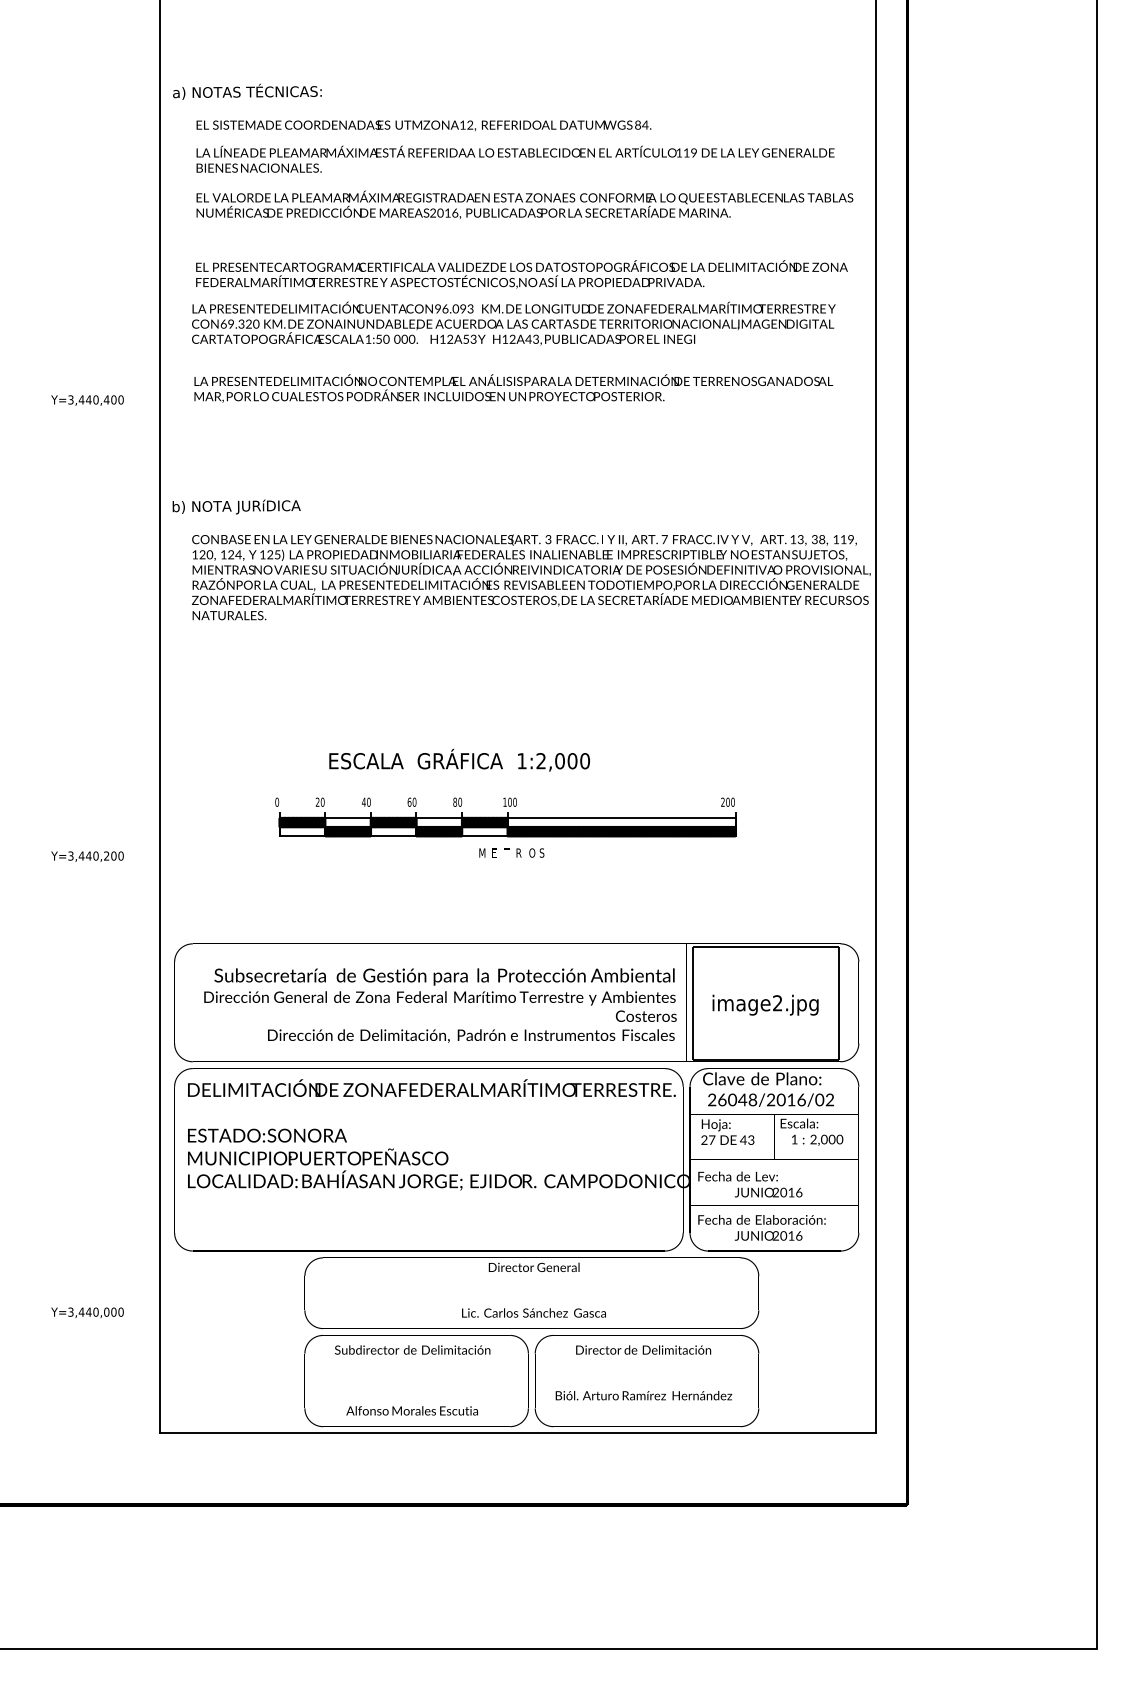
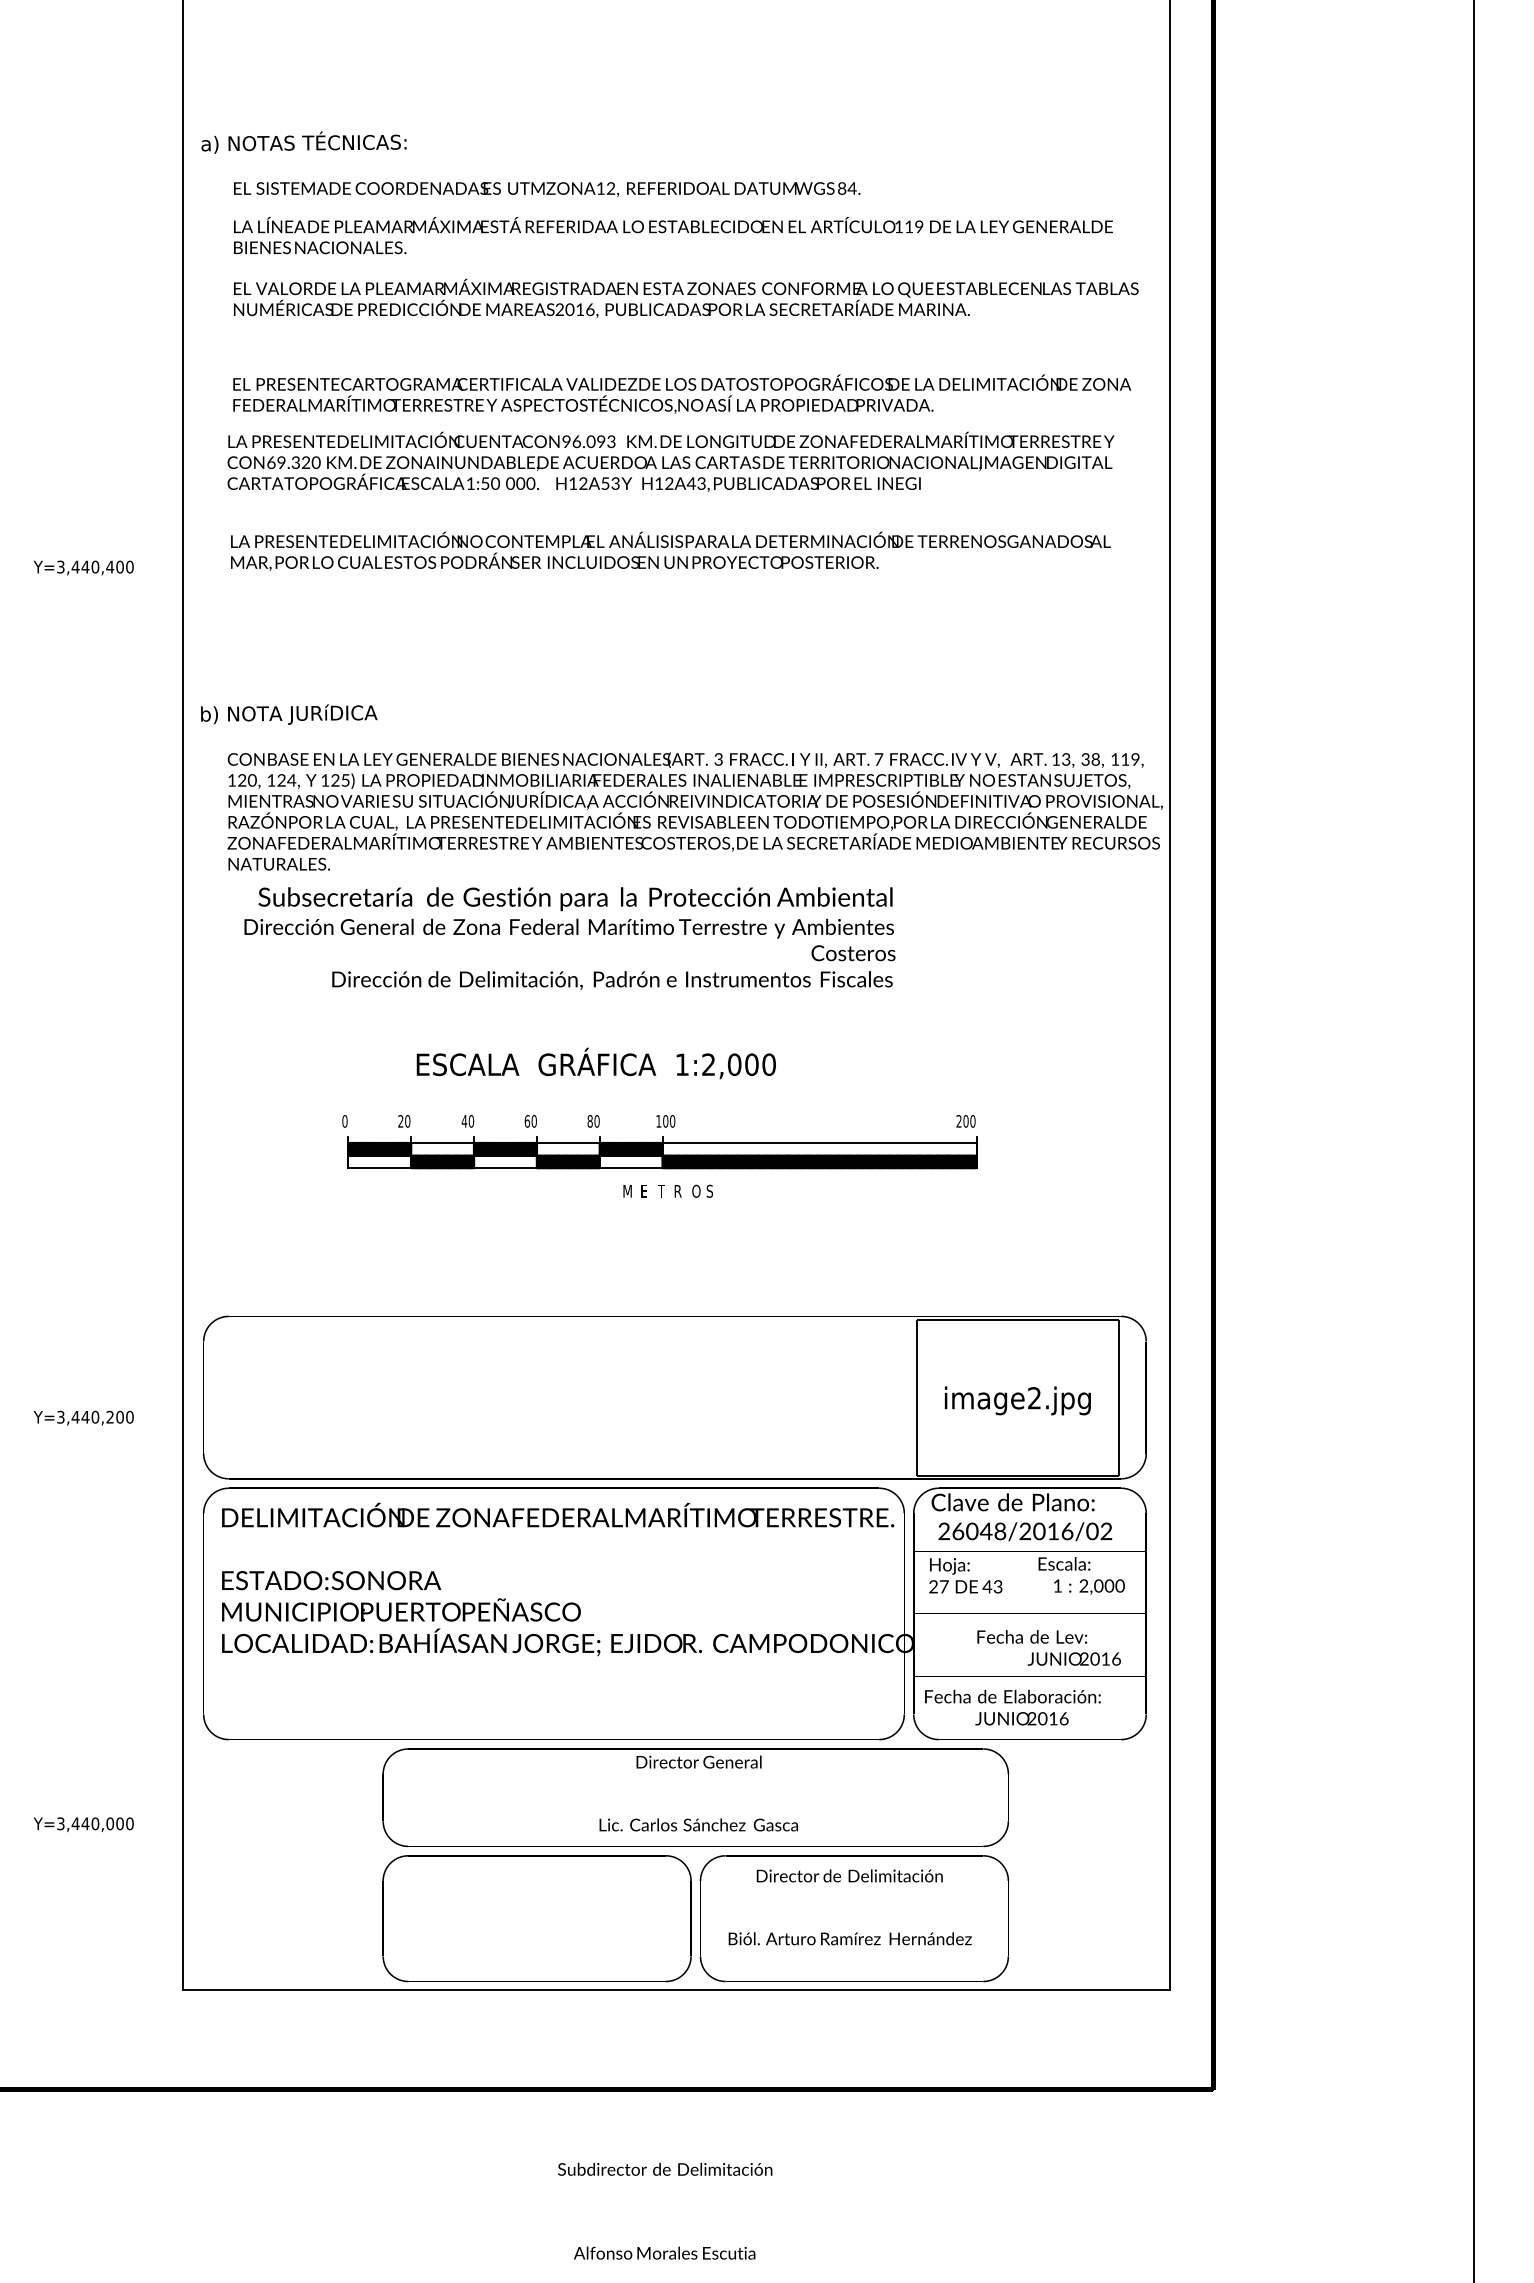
text: (87, 856) -> (83, 1417), moved
text: (440, 1005) -> (569, 938), moved
text: (750, 1184) -> (1049, 1647), moved
text: (412, 1380) -> (665, 2211), moved

